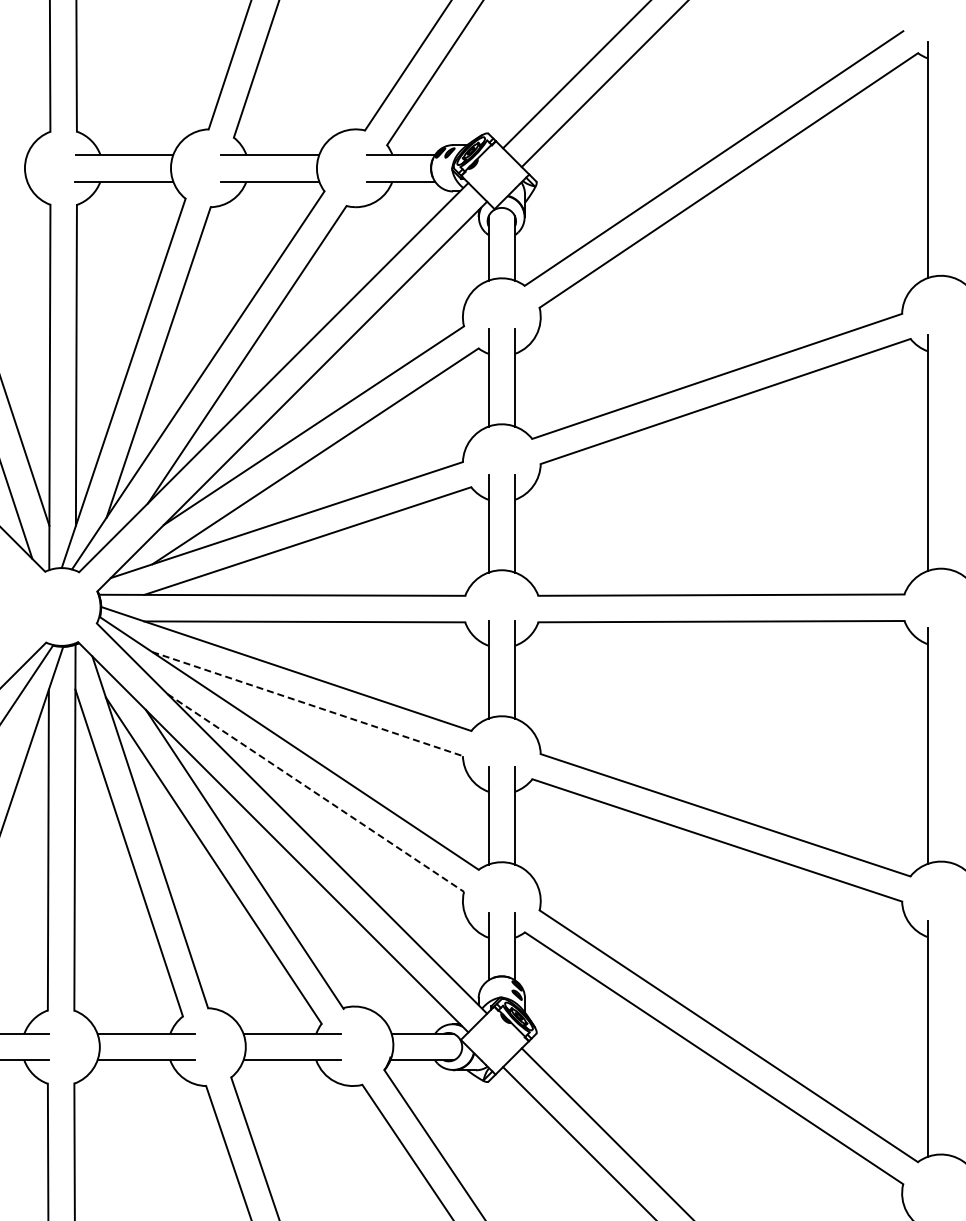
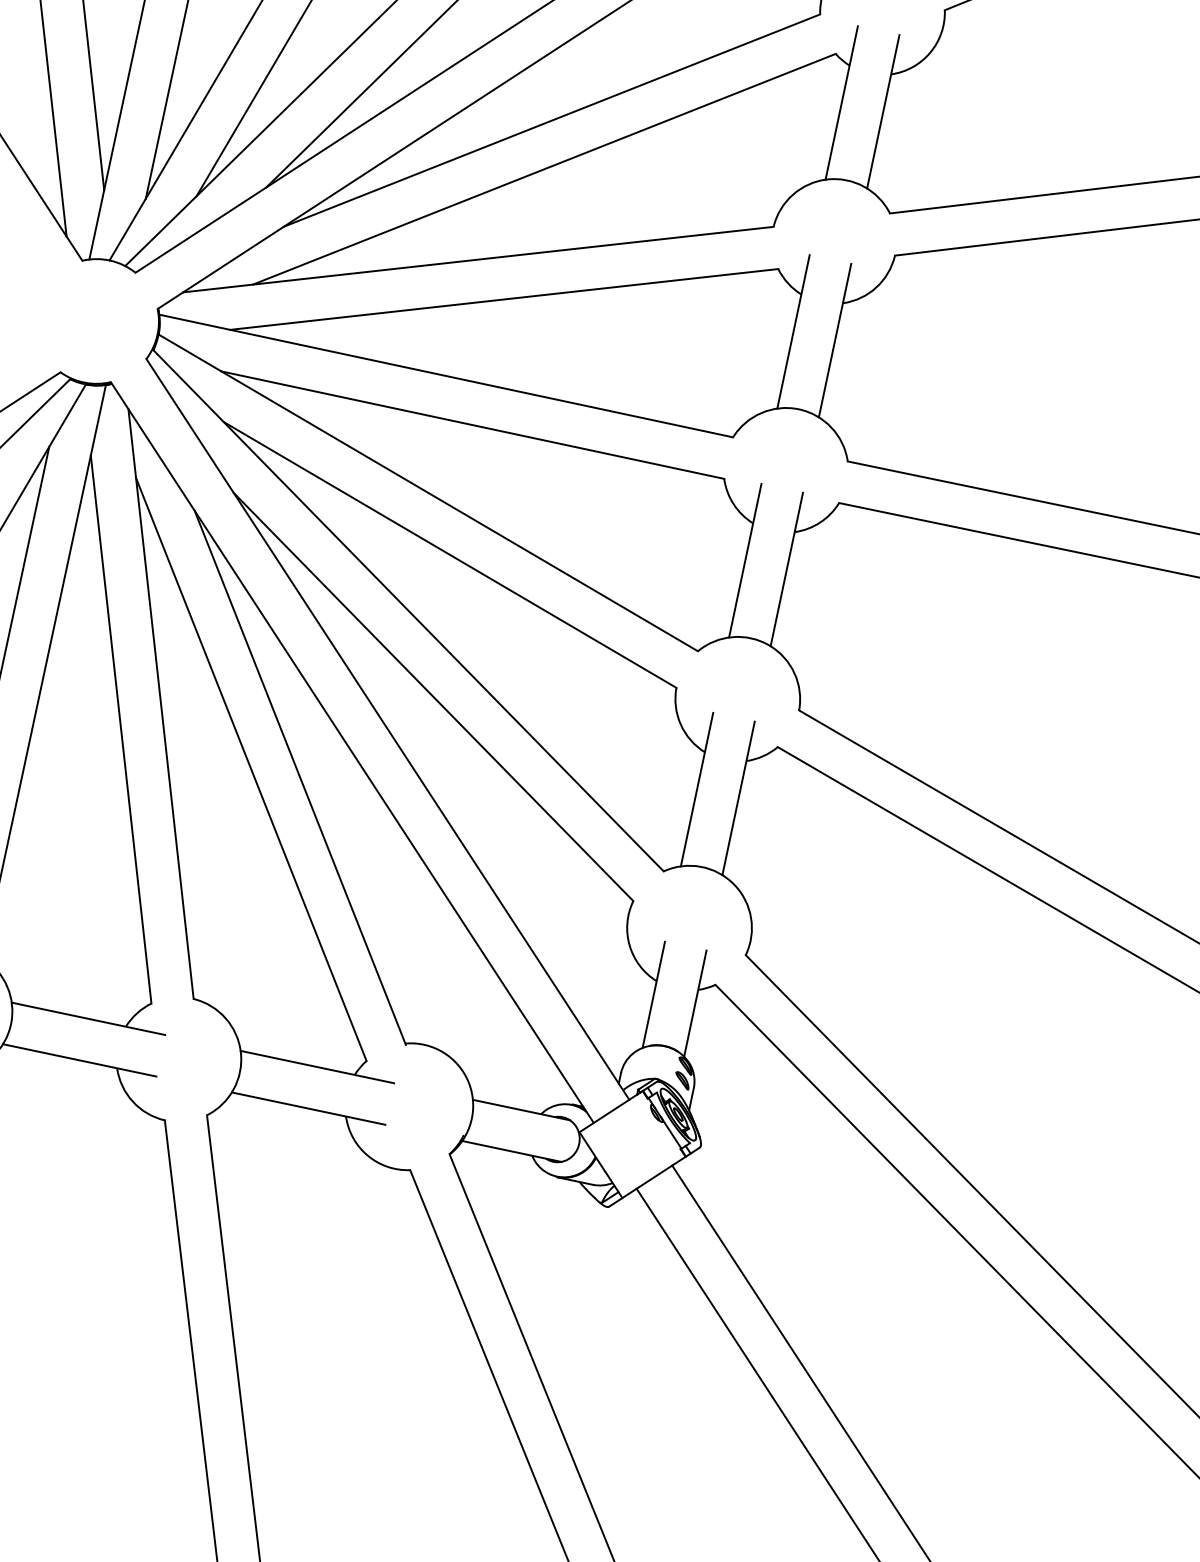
line: (307, 704) -> (449, 555), dashed -> solid
line: (316, 793) -> (434, 698), dashed -> solid

